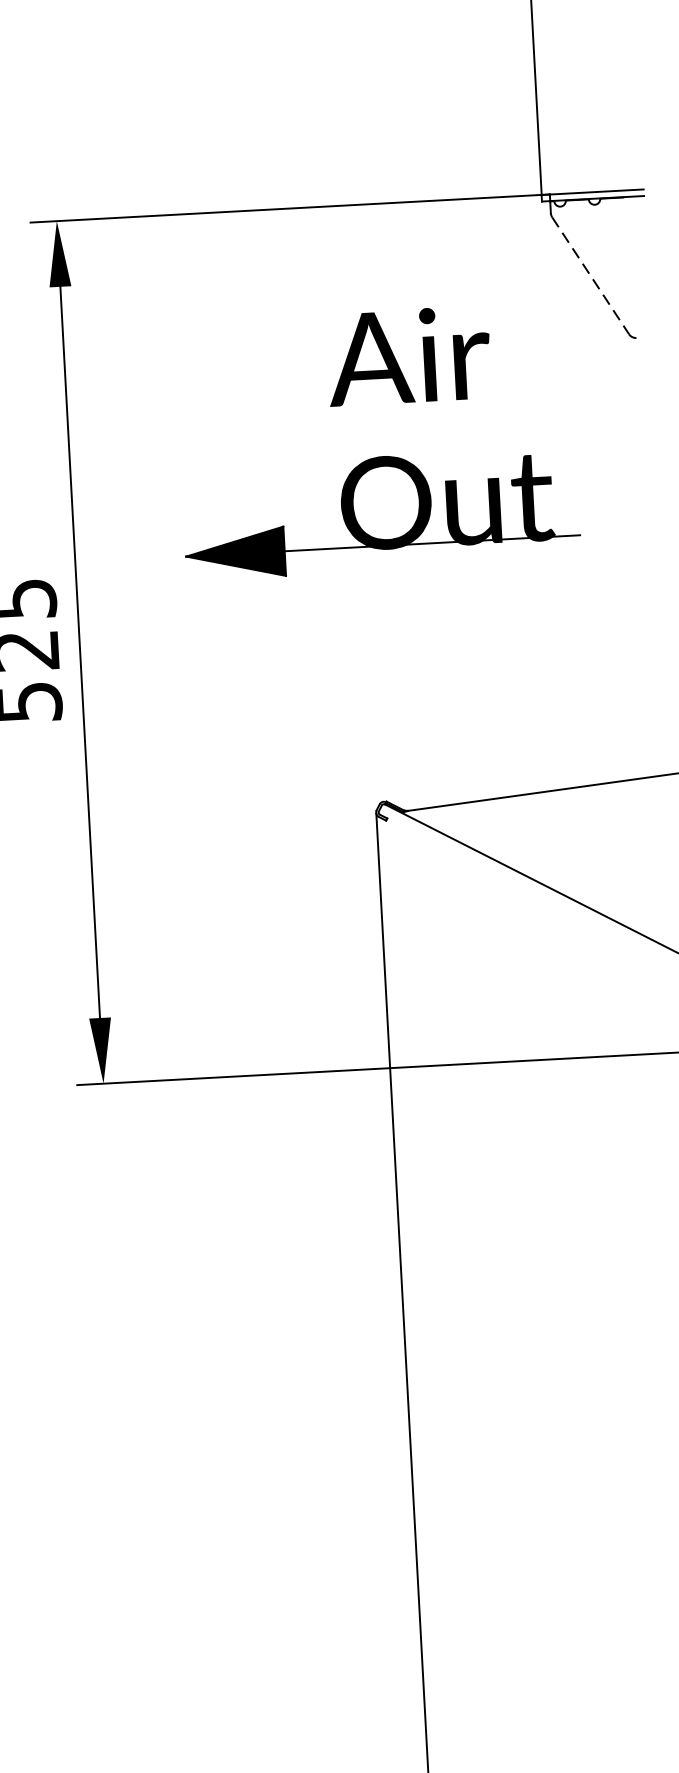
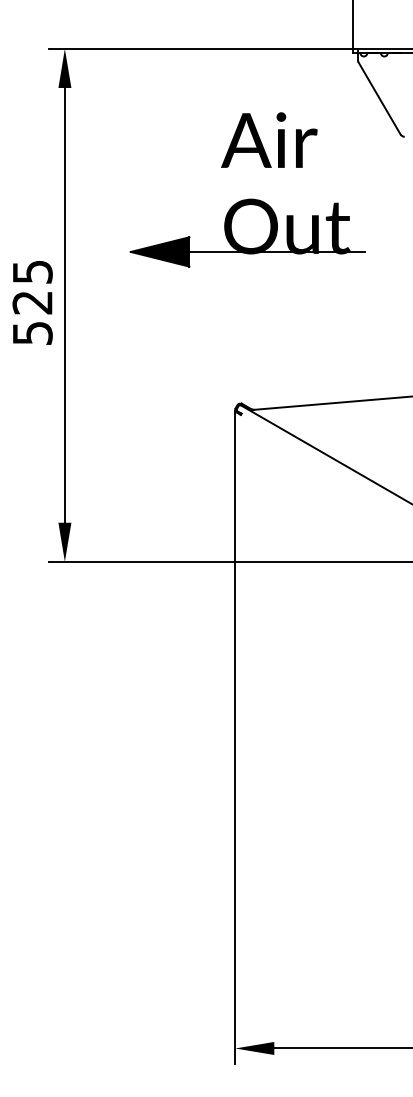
line: (590, 275) -> (379, 98), dashed -> solid

